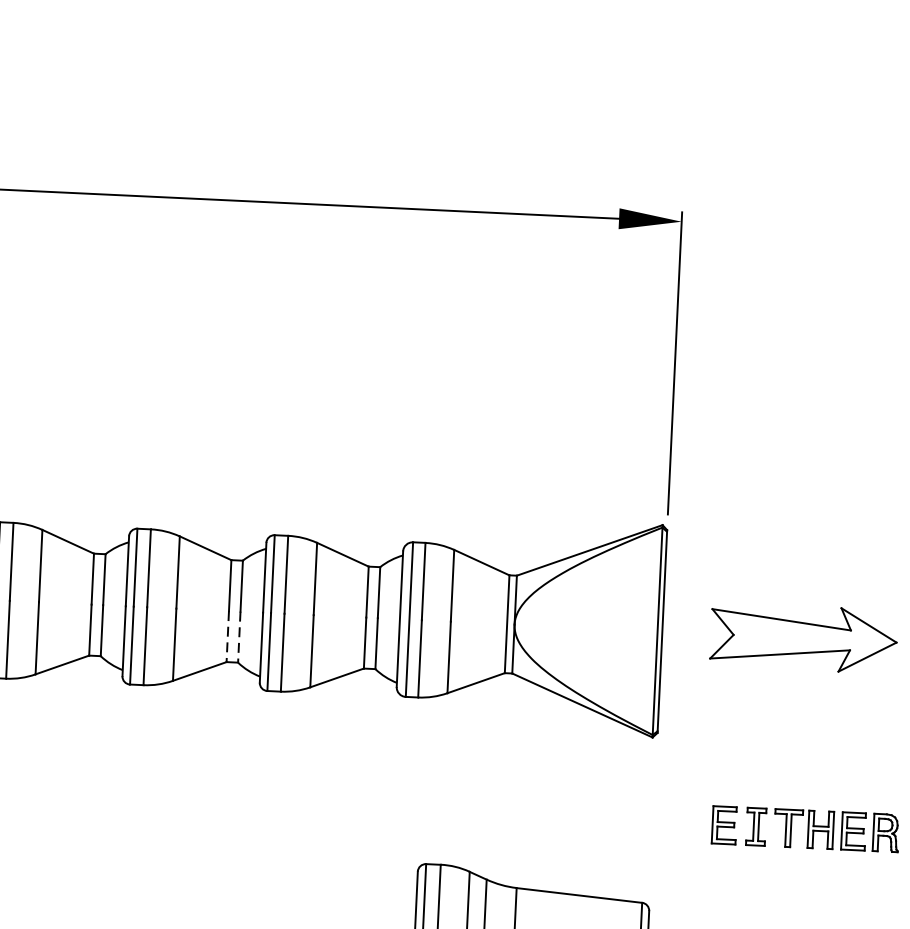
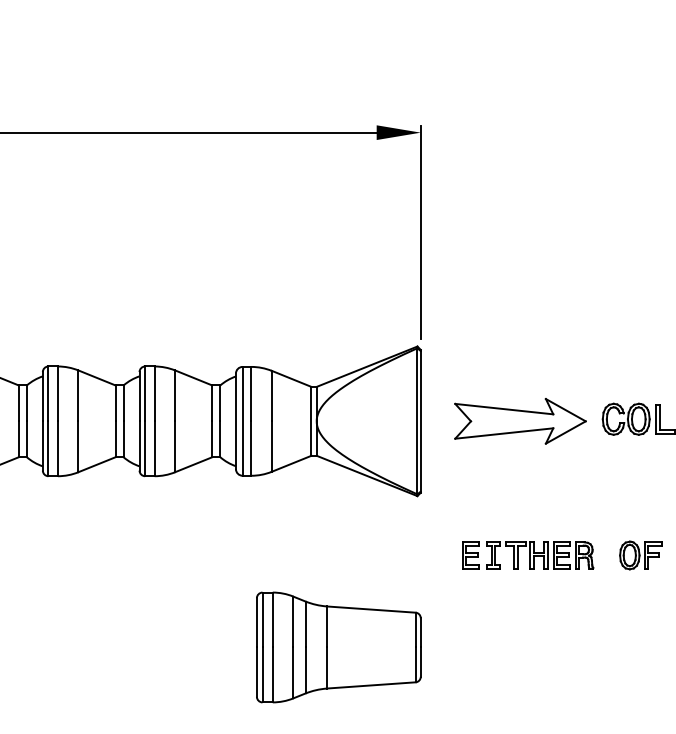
line: (227, 636) -> (115, 439), dashed -> solid
line: (239, 637) -> (123, 439), dashed -> solid

